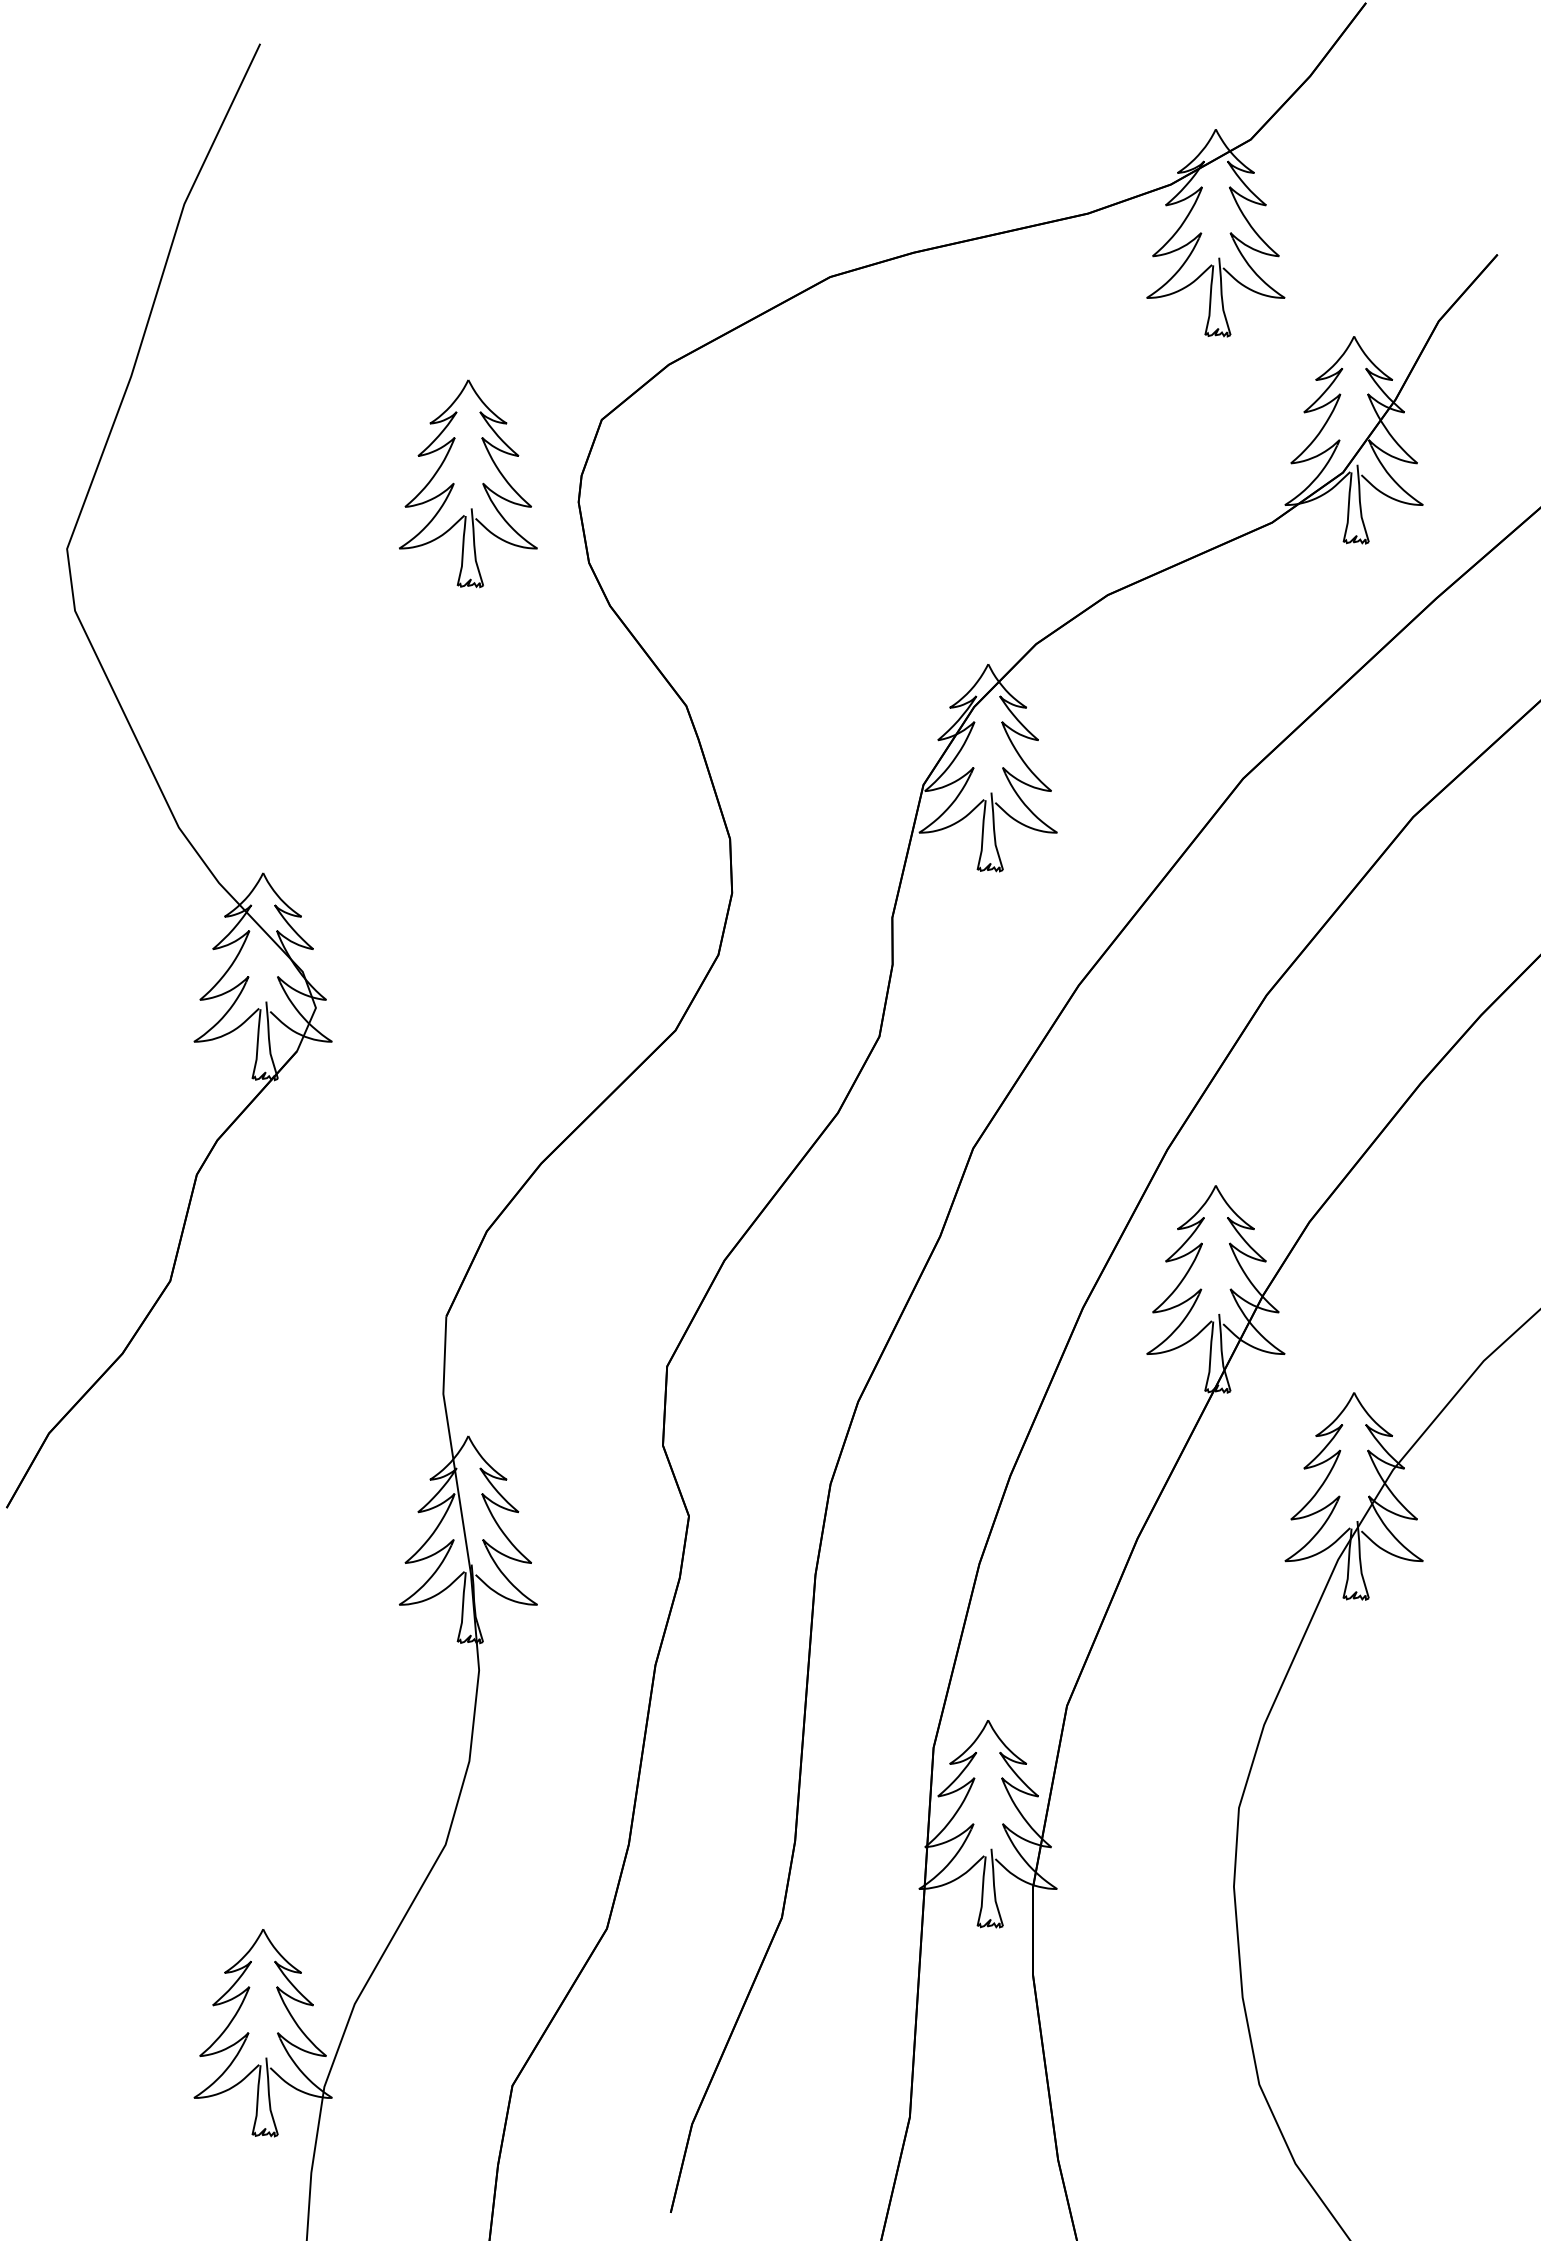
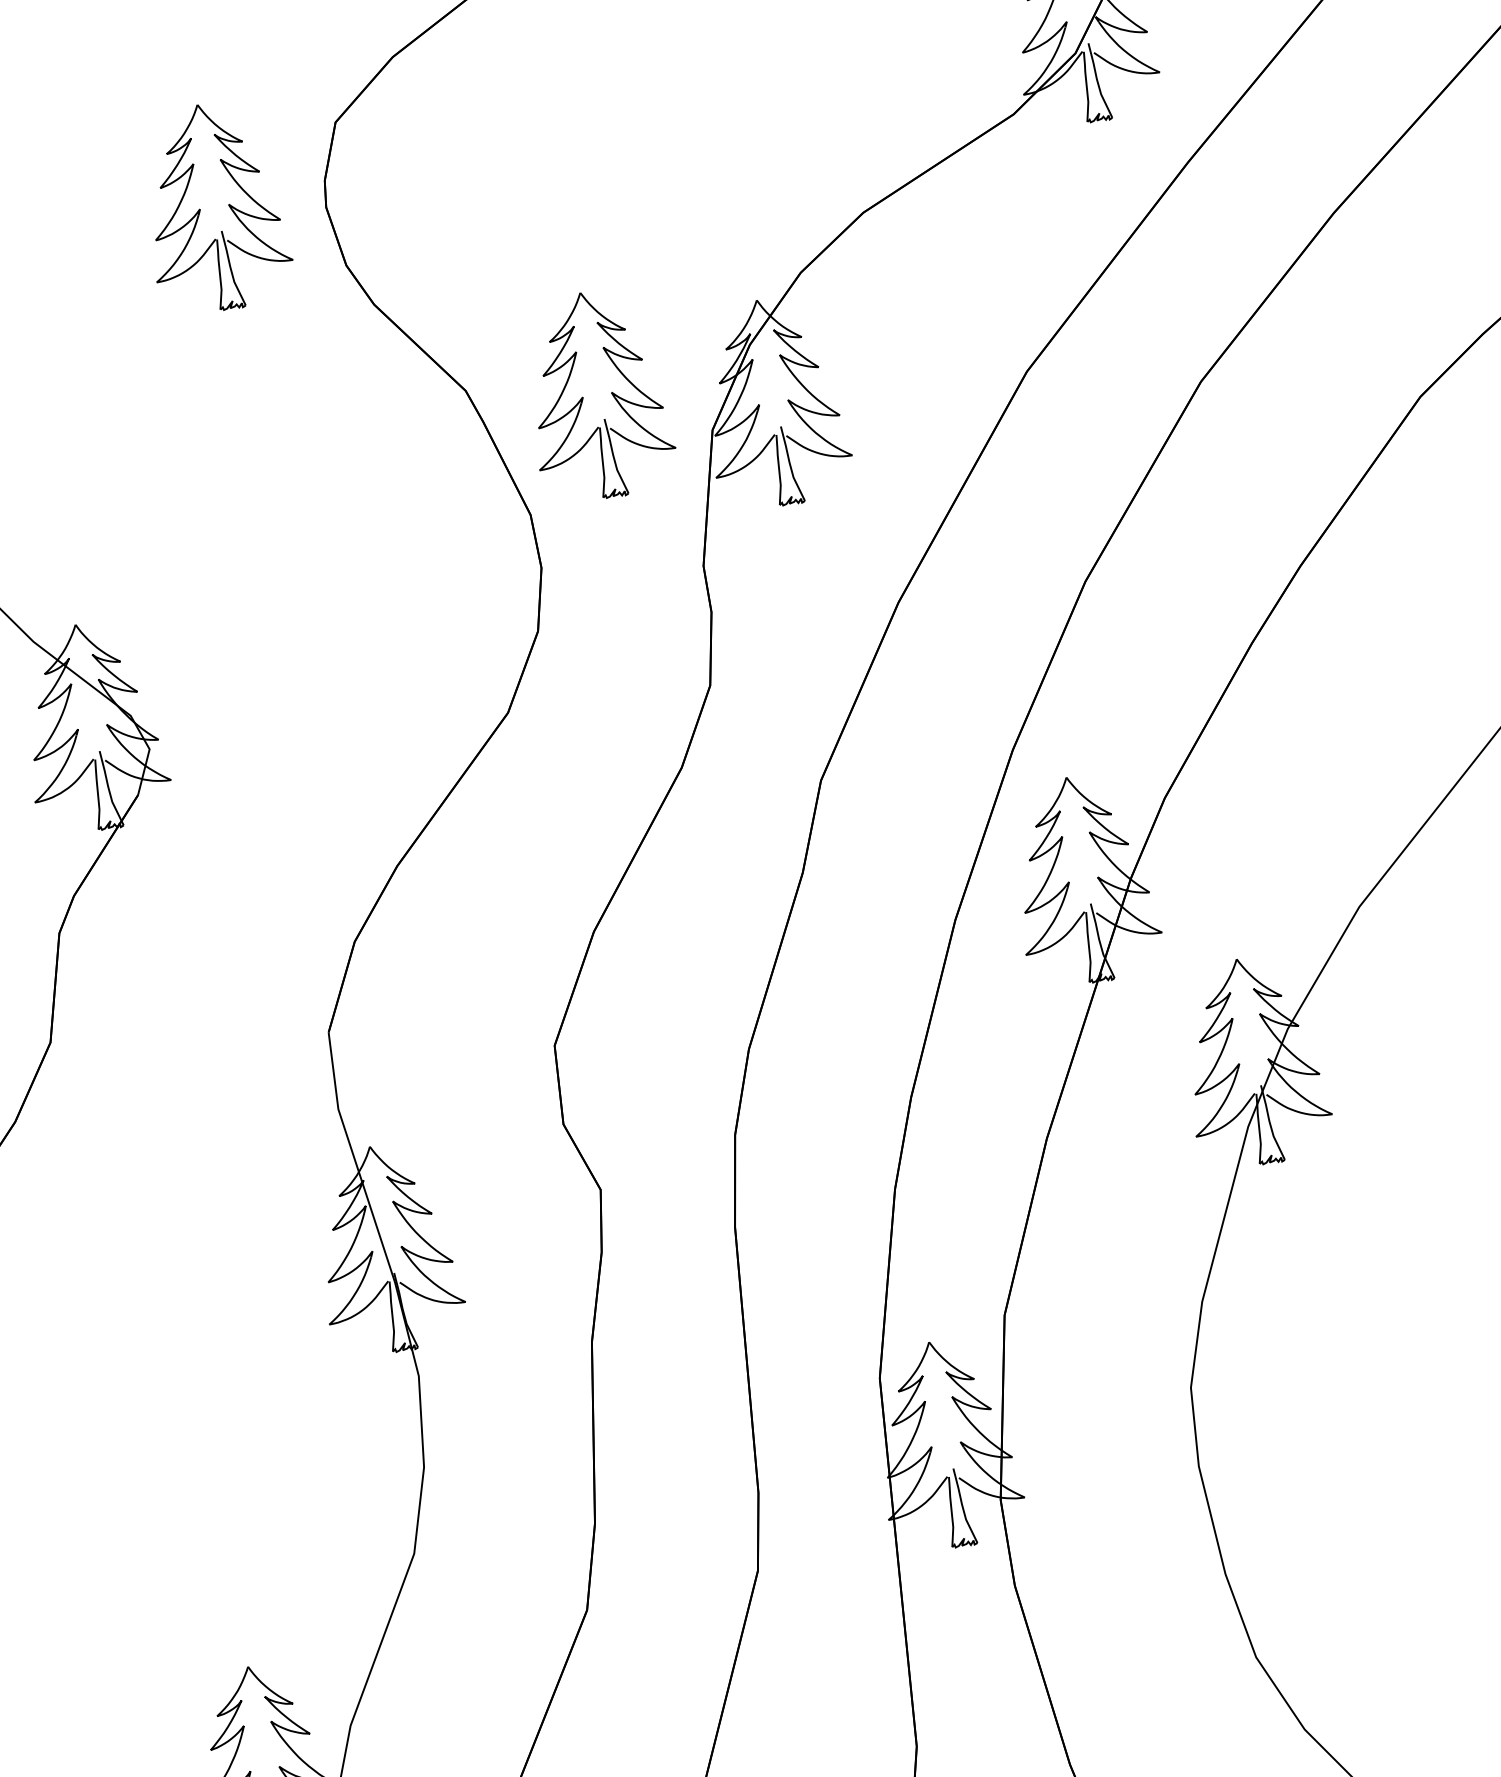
part: (801, 731) -> (583, 397), added

